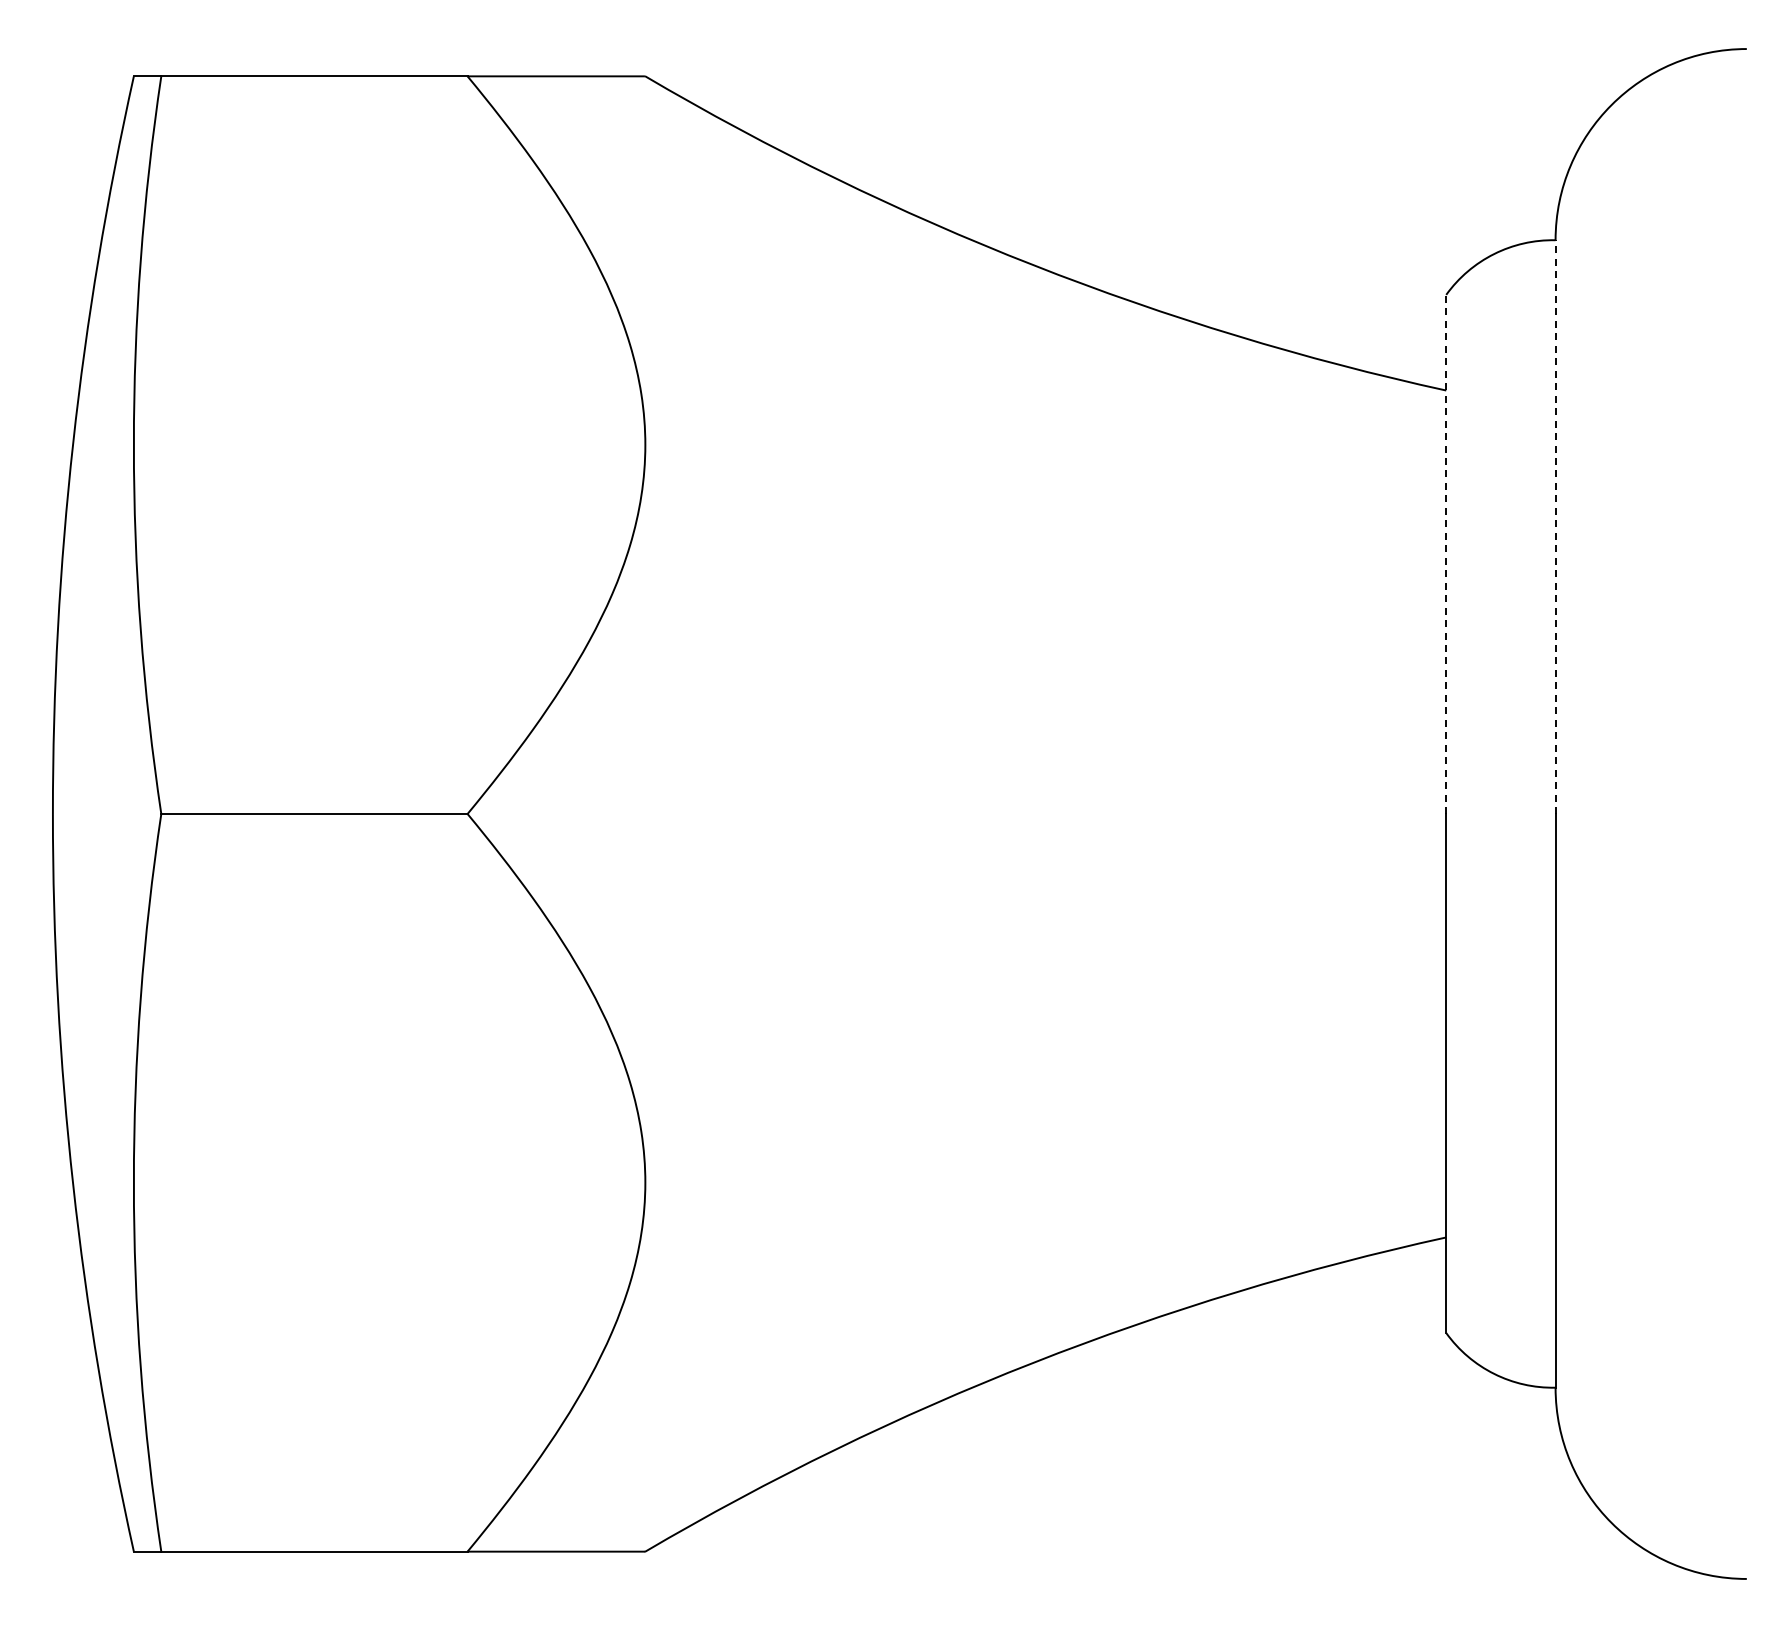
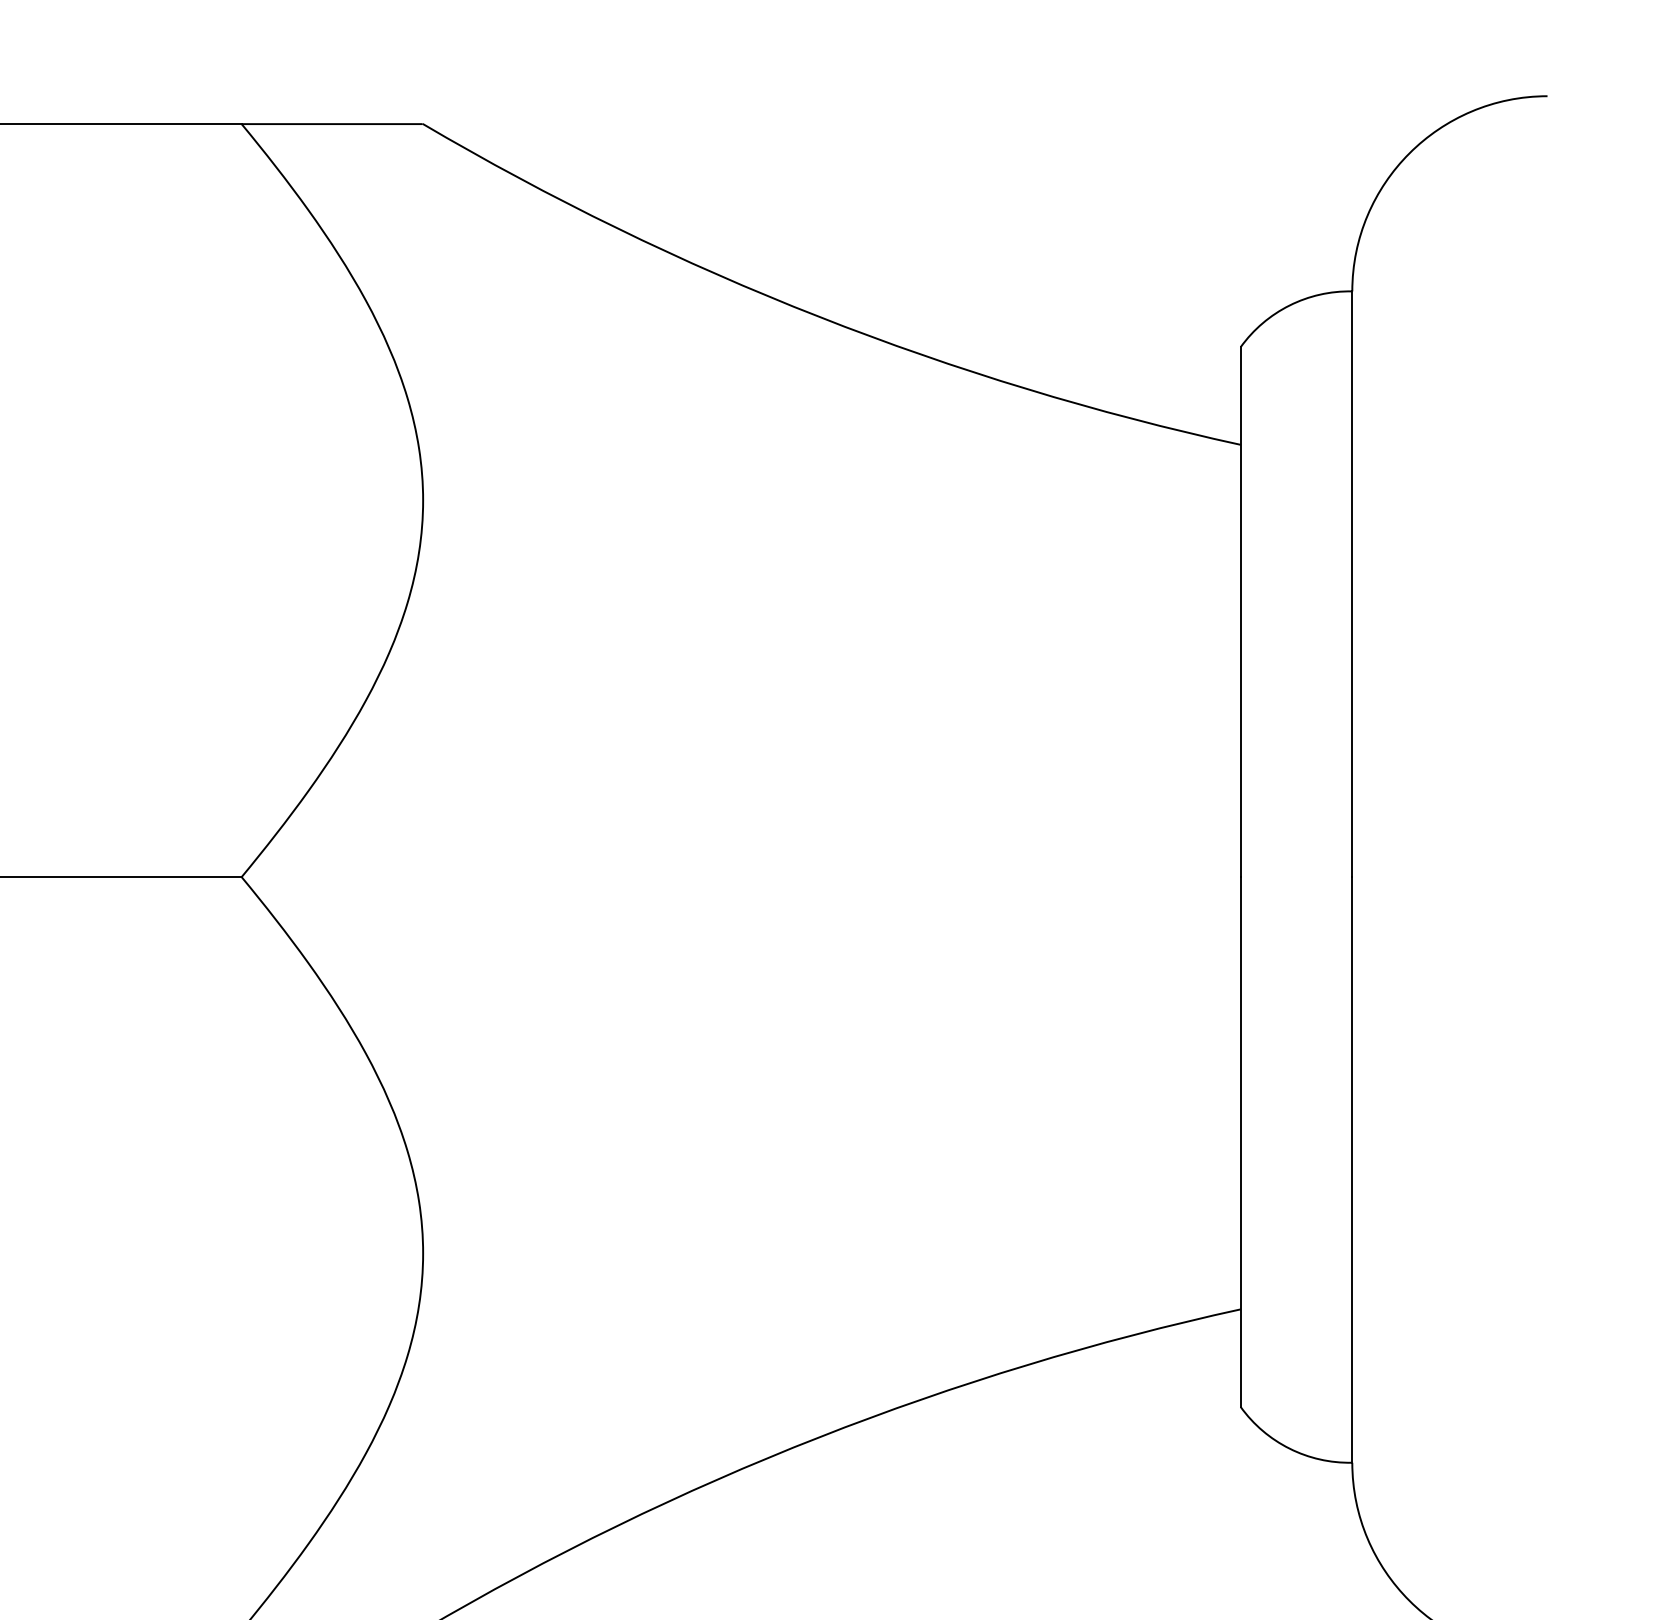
line: (1555, 527) -> (1352, 584), dashed -> solid
line: (1446, 554) -> (1240, 612), dashed -> solid

